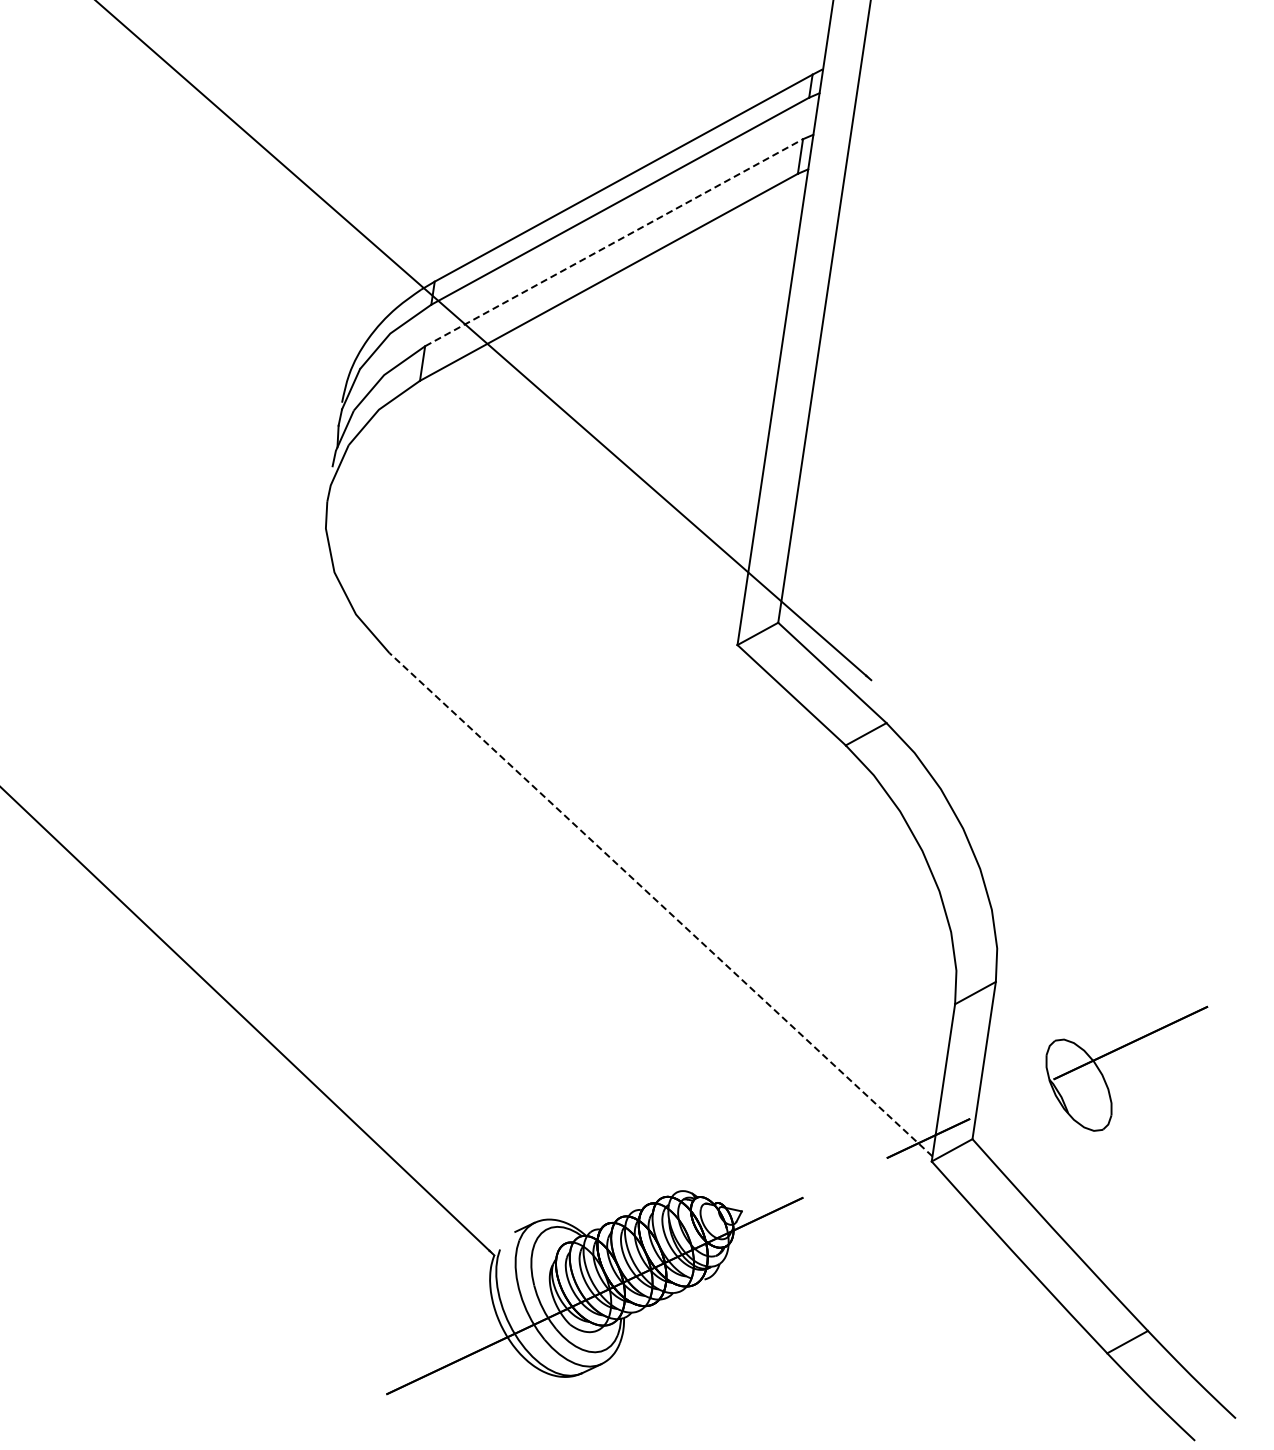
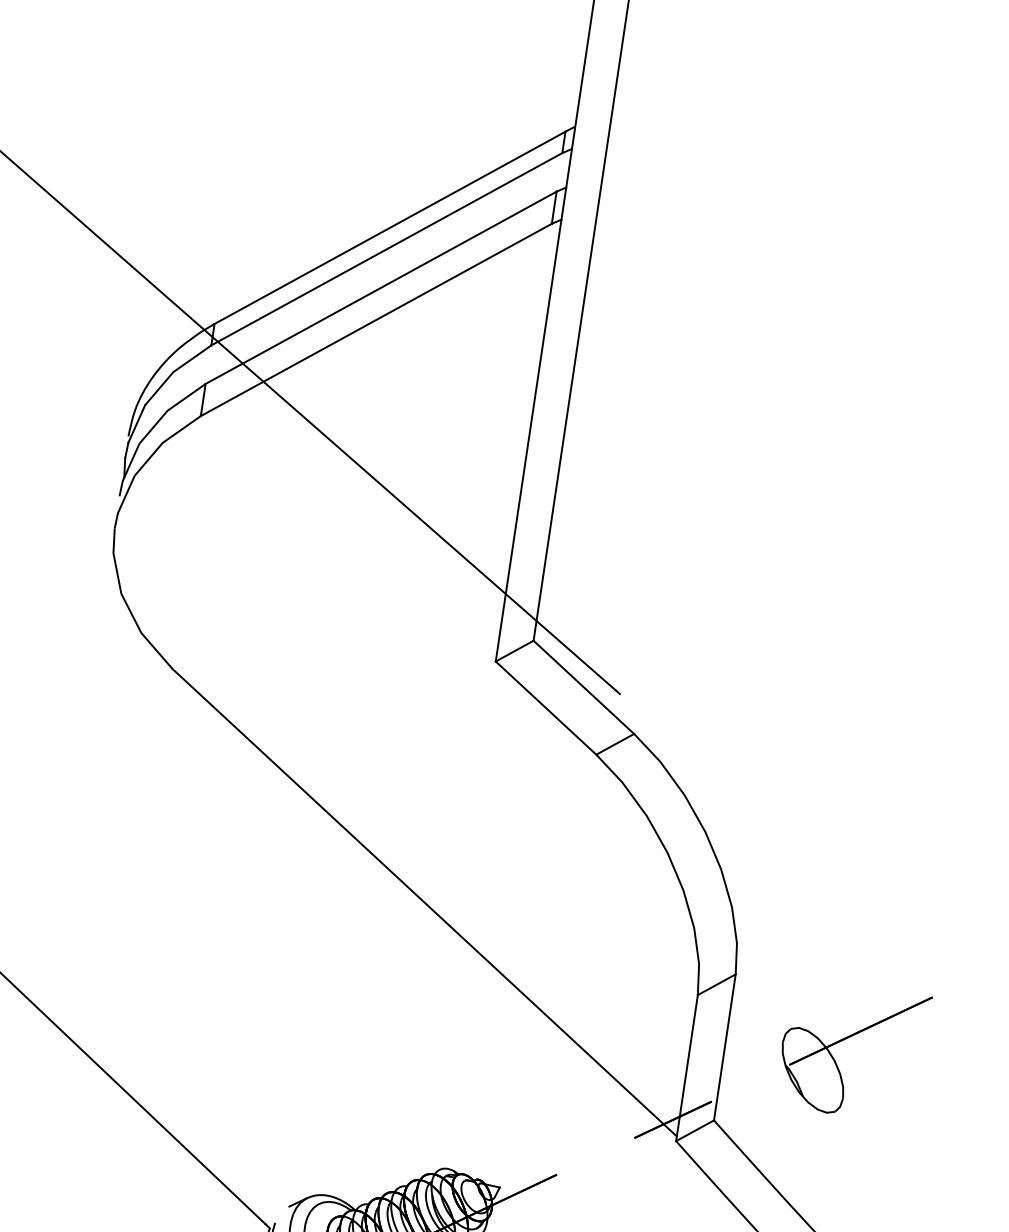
line: (614, 242) -> (381, 287), dashed -> solid
line: (660, 904) -> (424, 902), dashed -> solid

